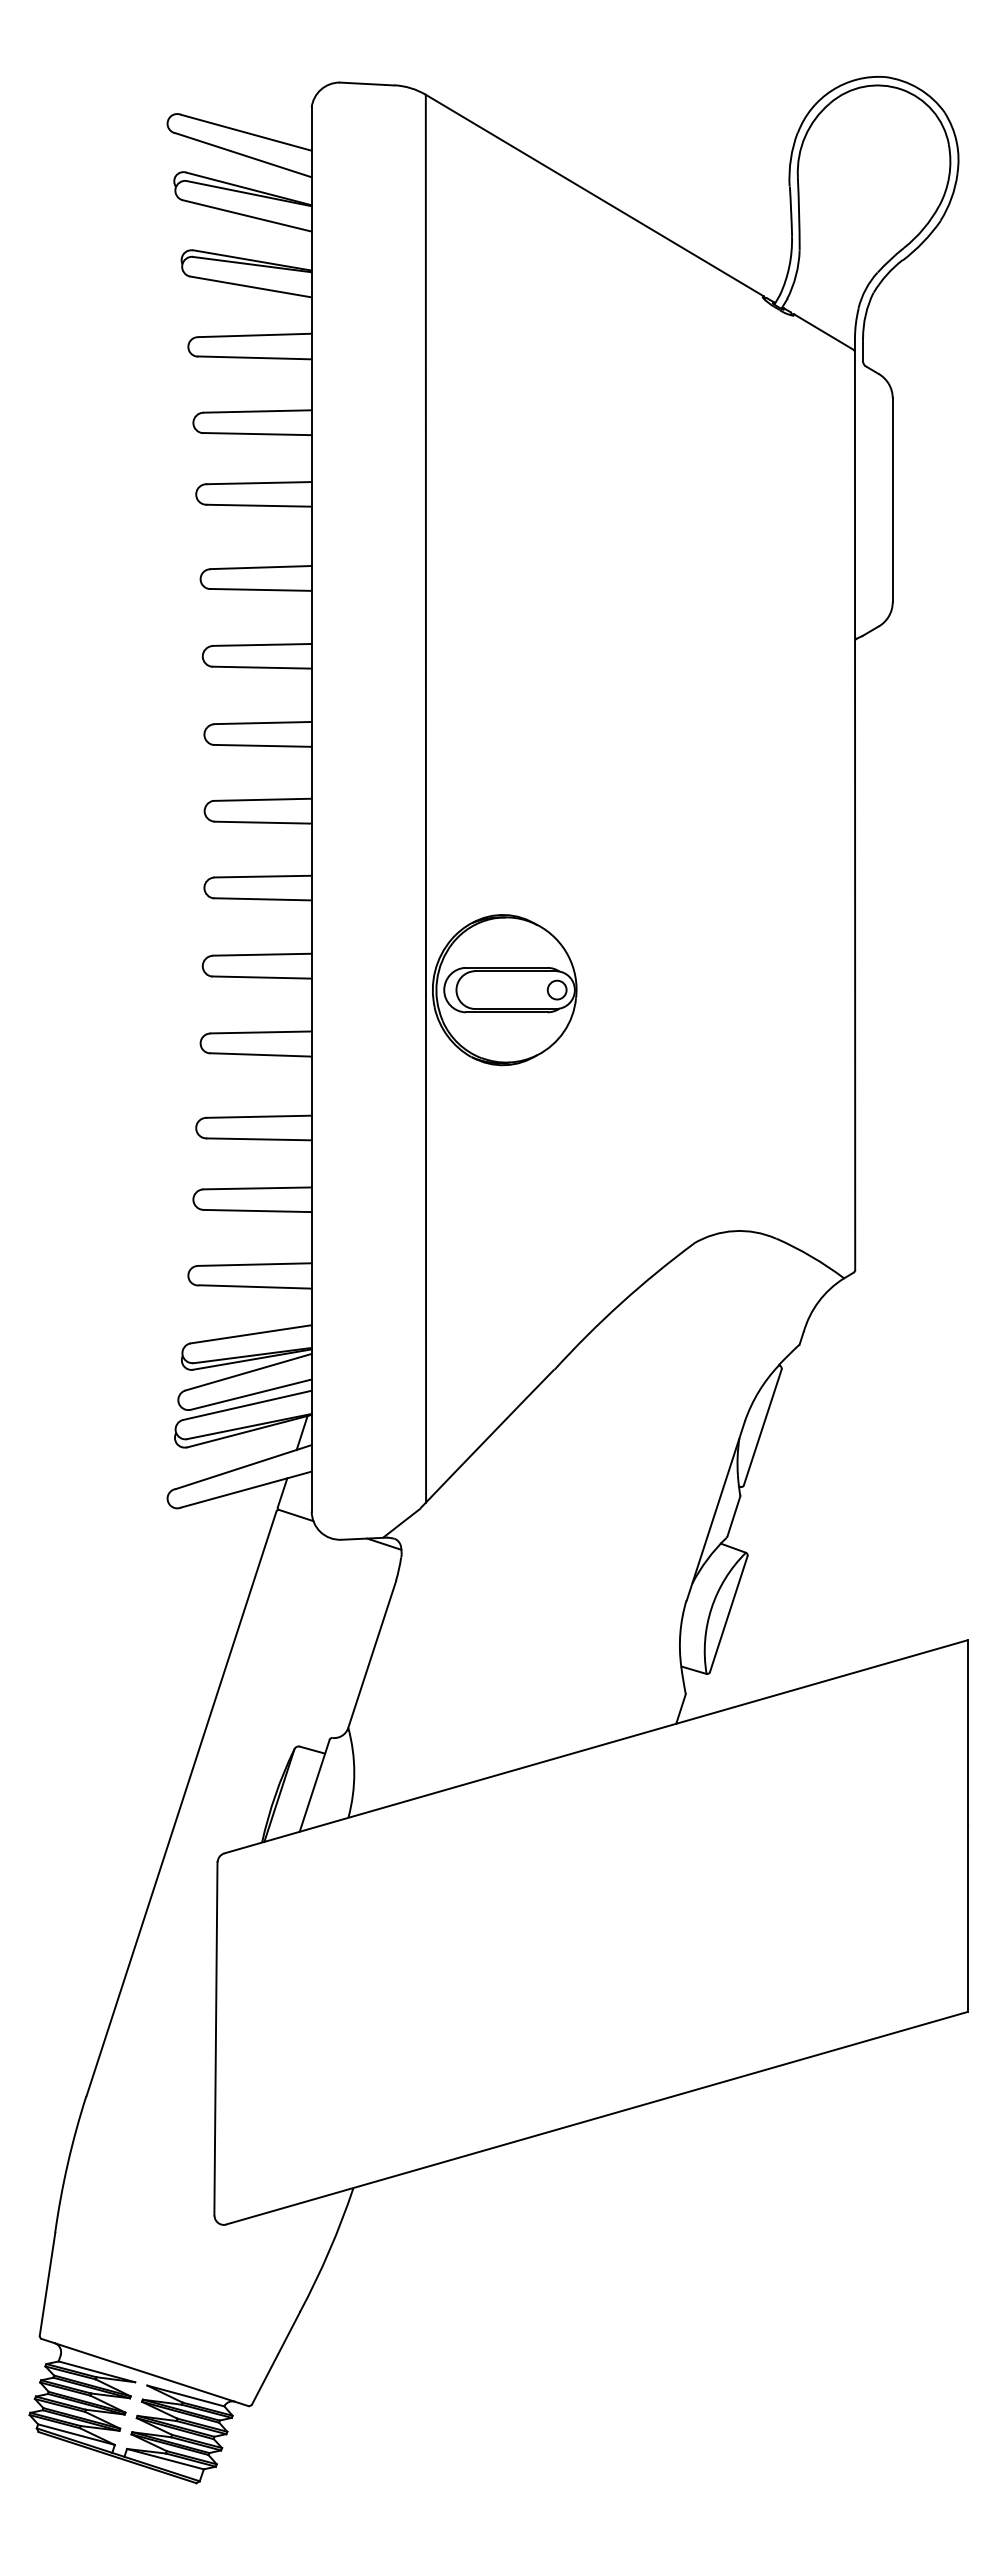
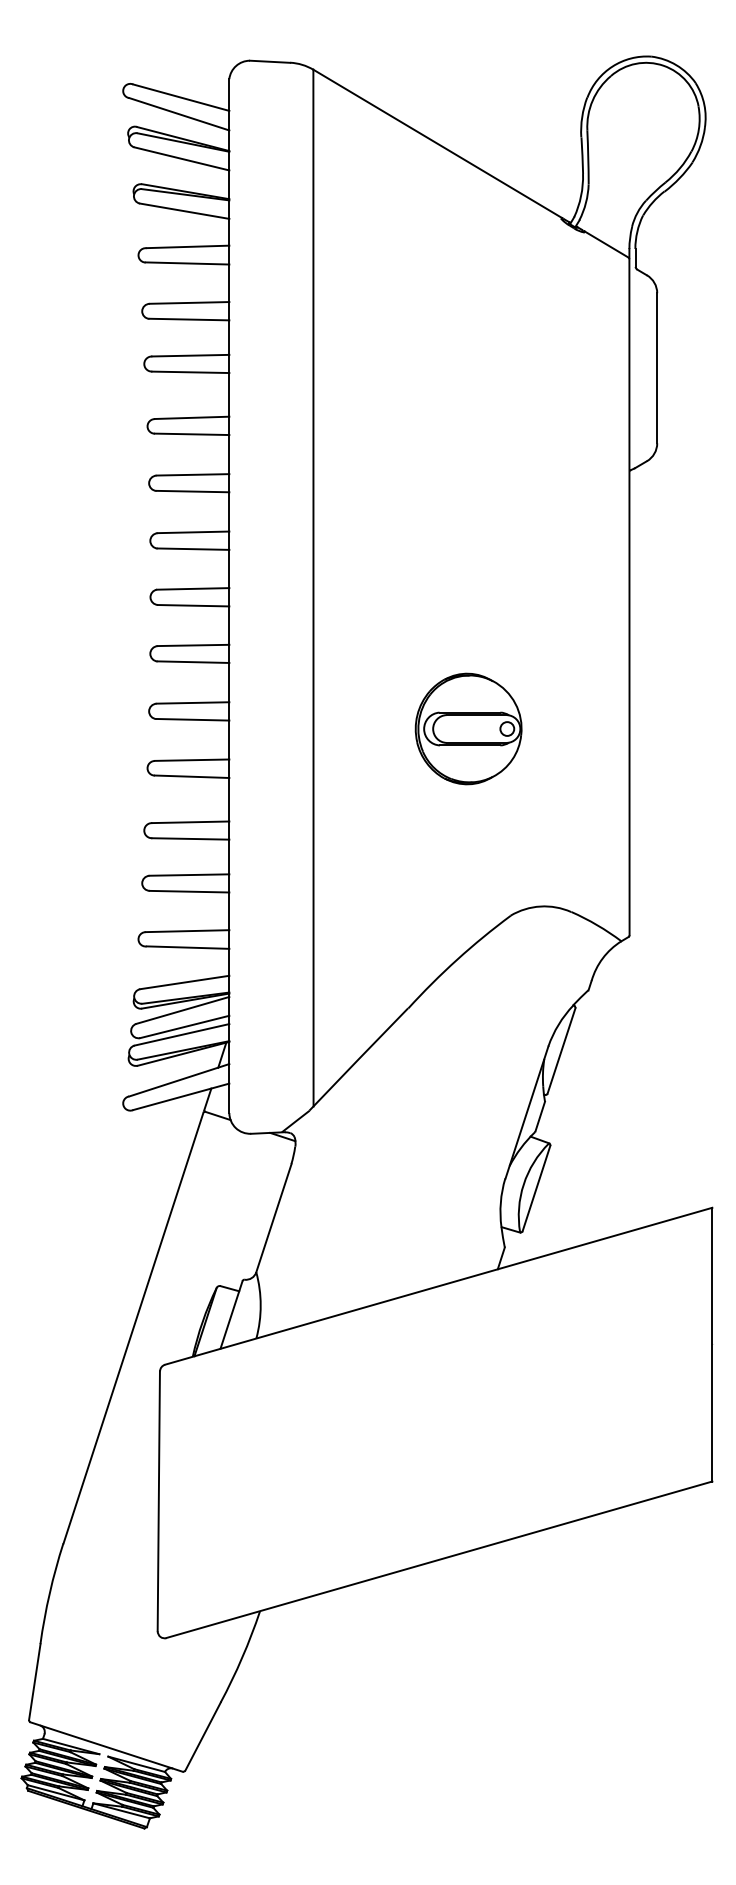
part: (504, 990) -> (468, 729), moved

